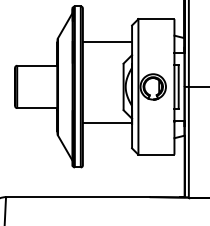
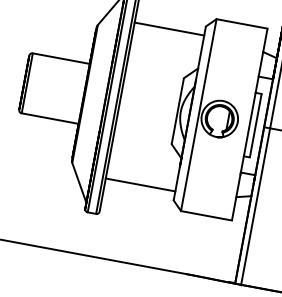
line: (107, 41) -> (169, 28), moved
line: (107, 123) -> (140, 185), moved

